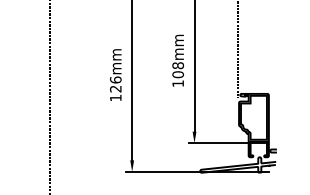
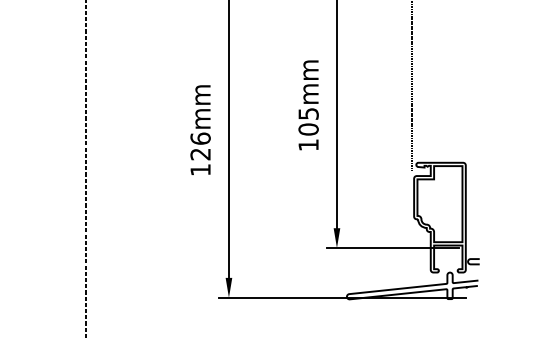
text: (177, 65) -> (307, 113), 108mm -> 105mm

